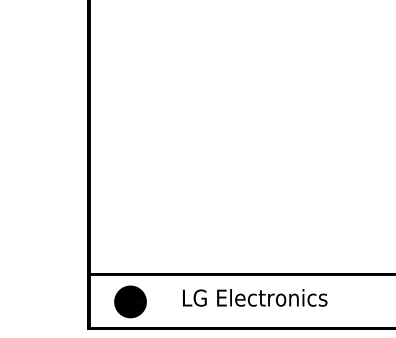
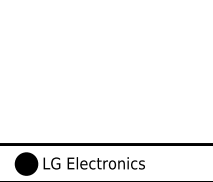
text: (255, 297) -> (94, 163), moved

